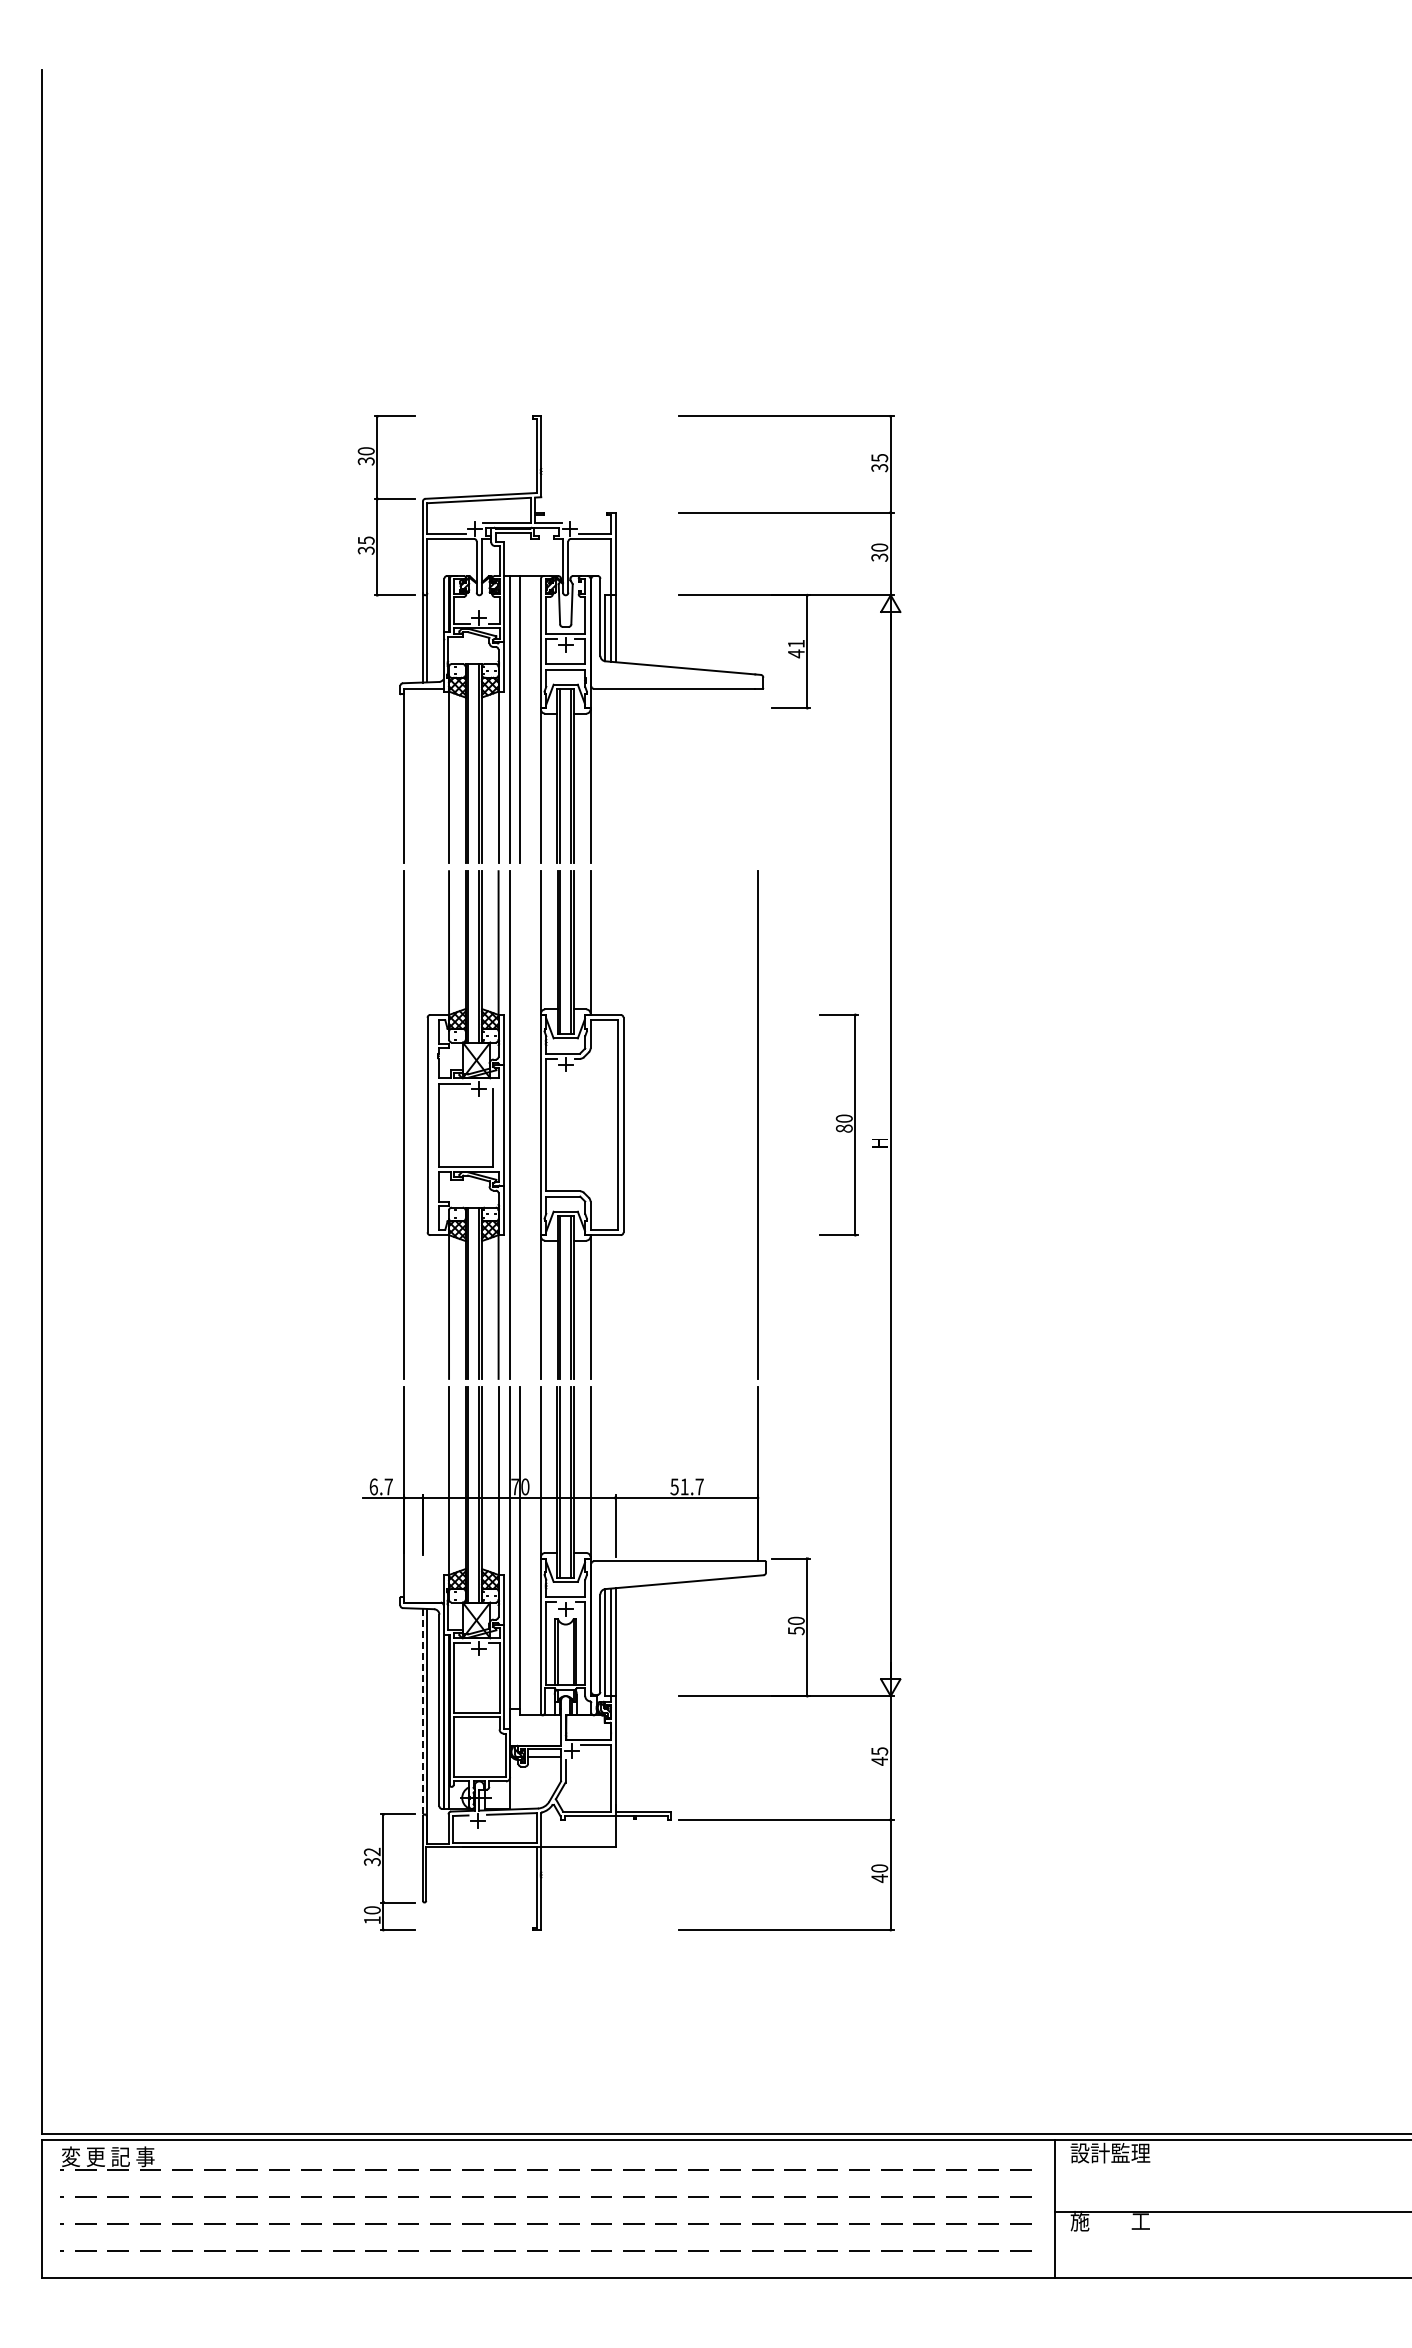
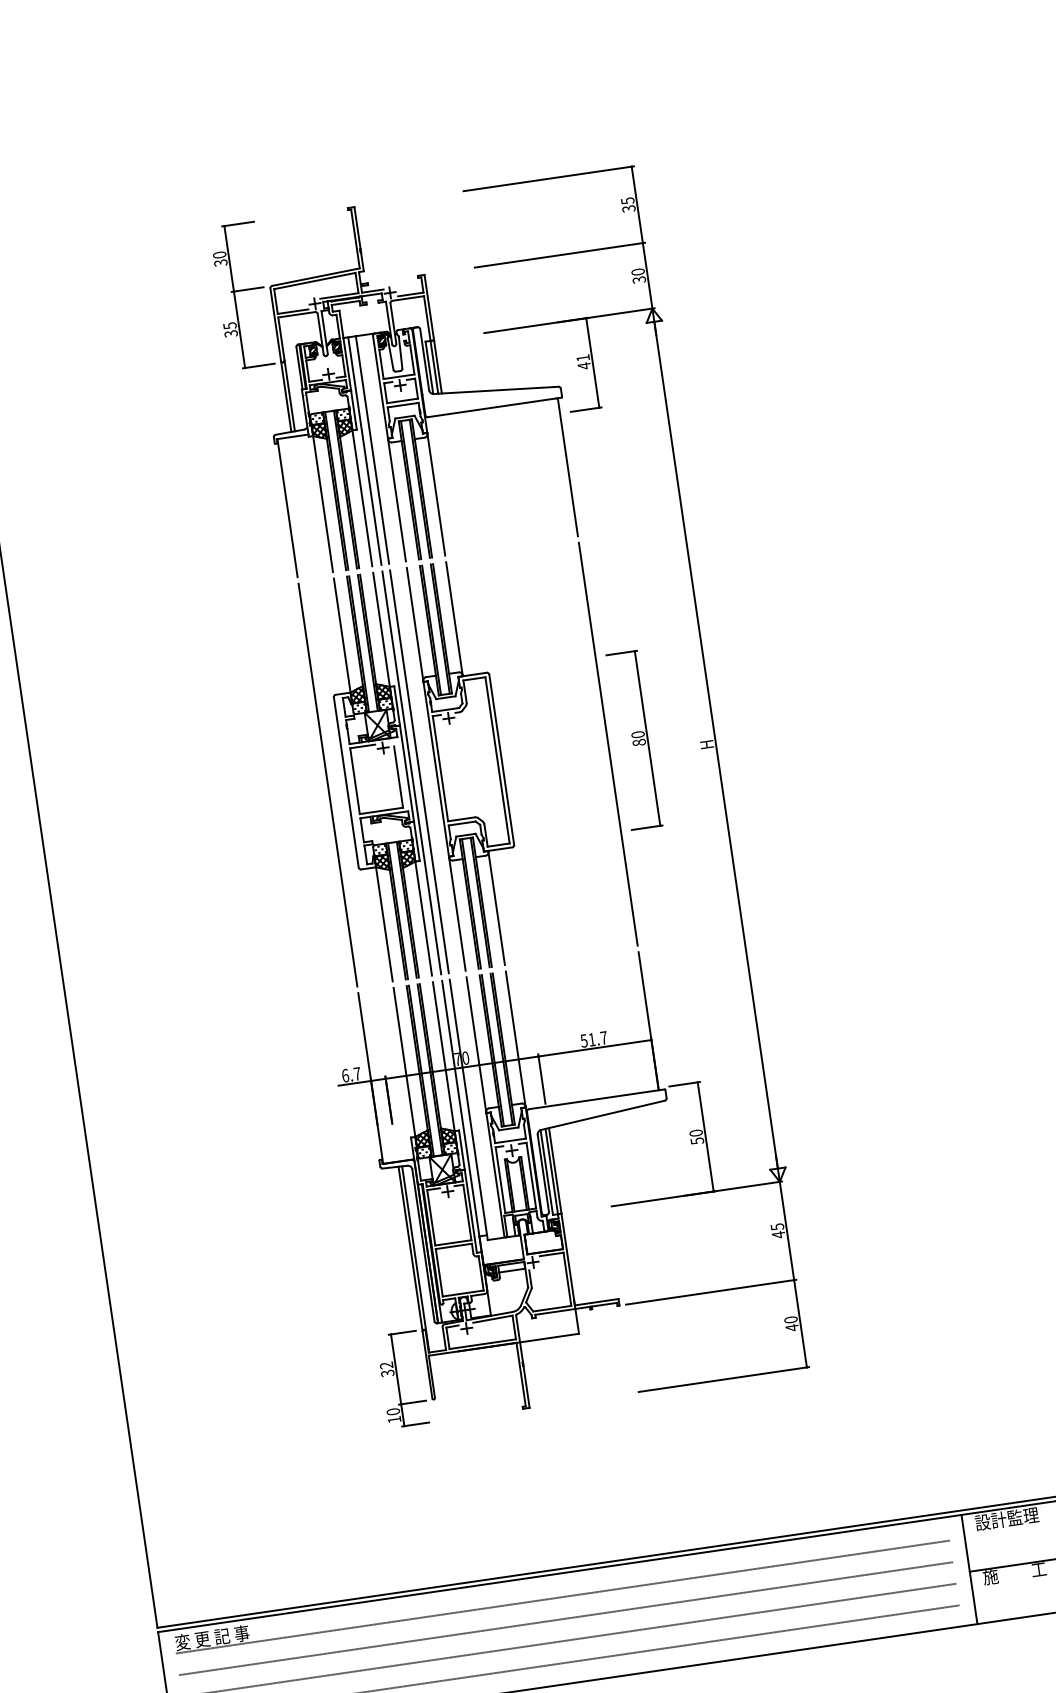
line: (757, 775) -> (567, 466), added
line: (519, 1124) -> (419, 771), added
part: (838, 1124) -> (634, 740), moved
line: (422, 1712) -> (410, 1249), dashed -> solid

